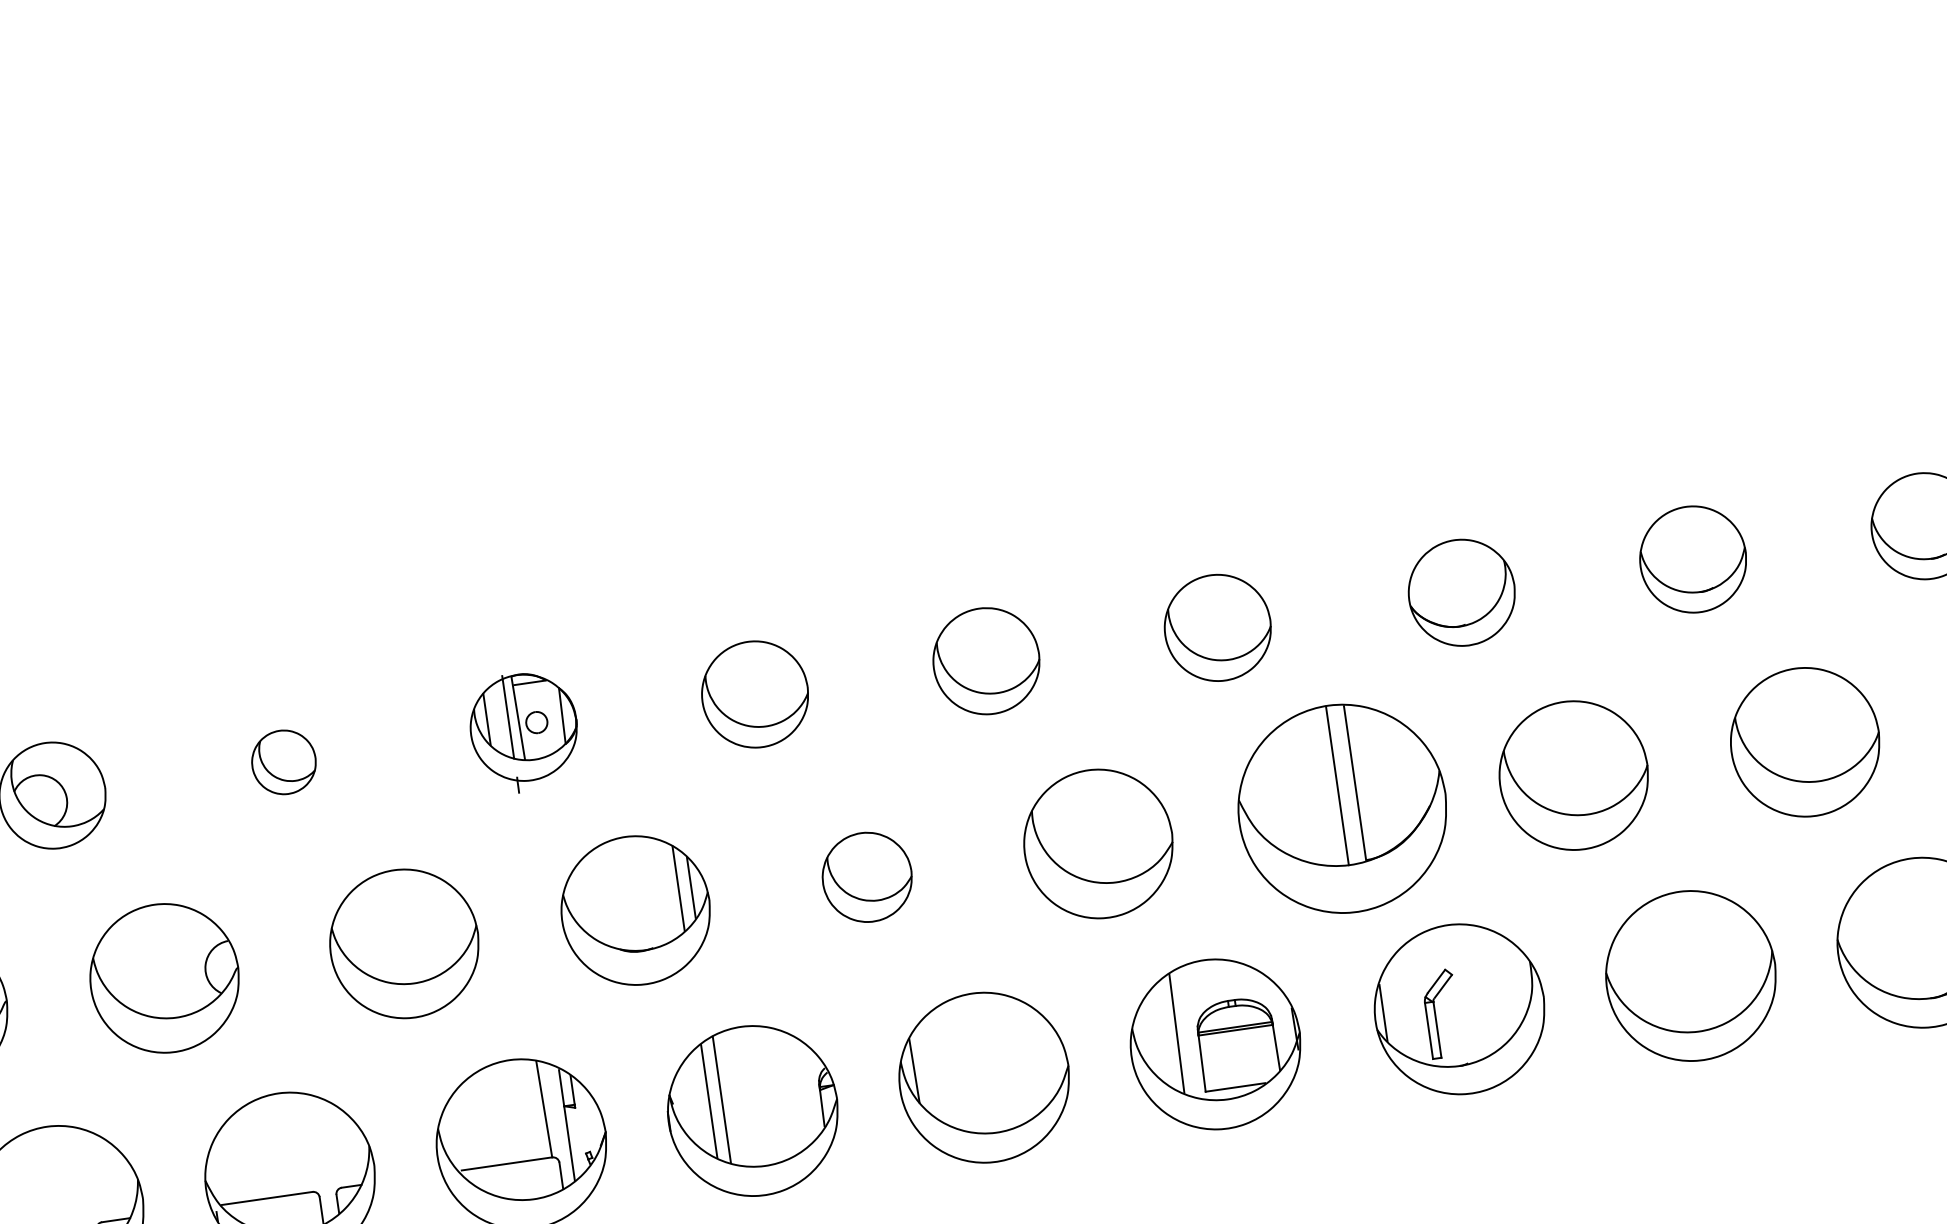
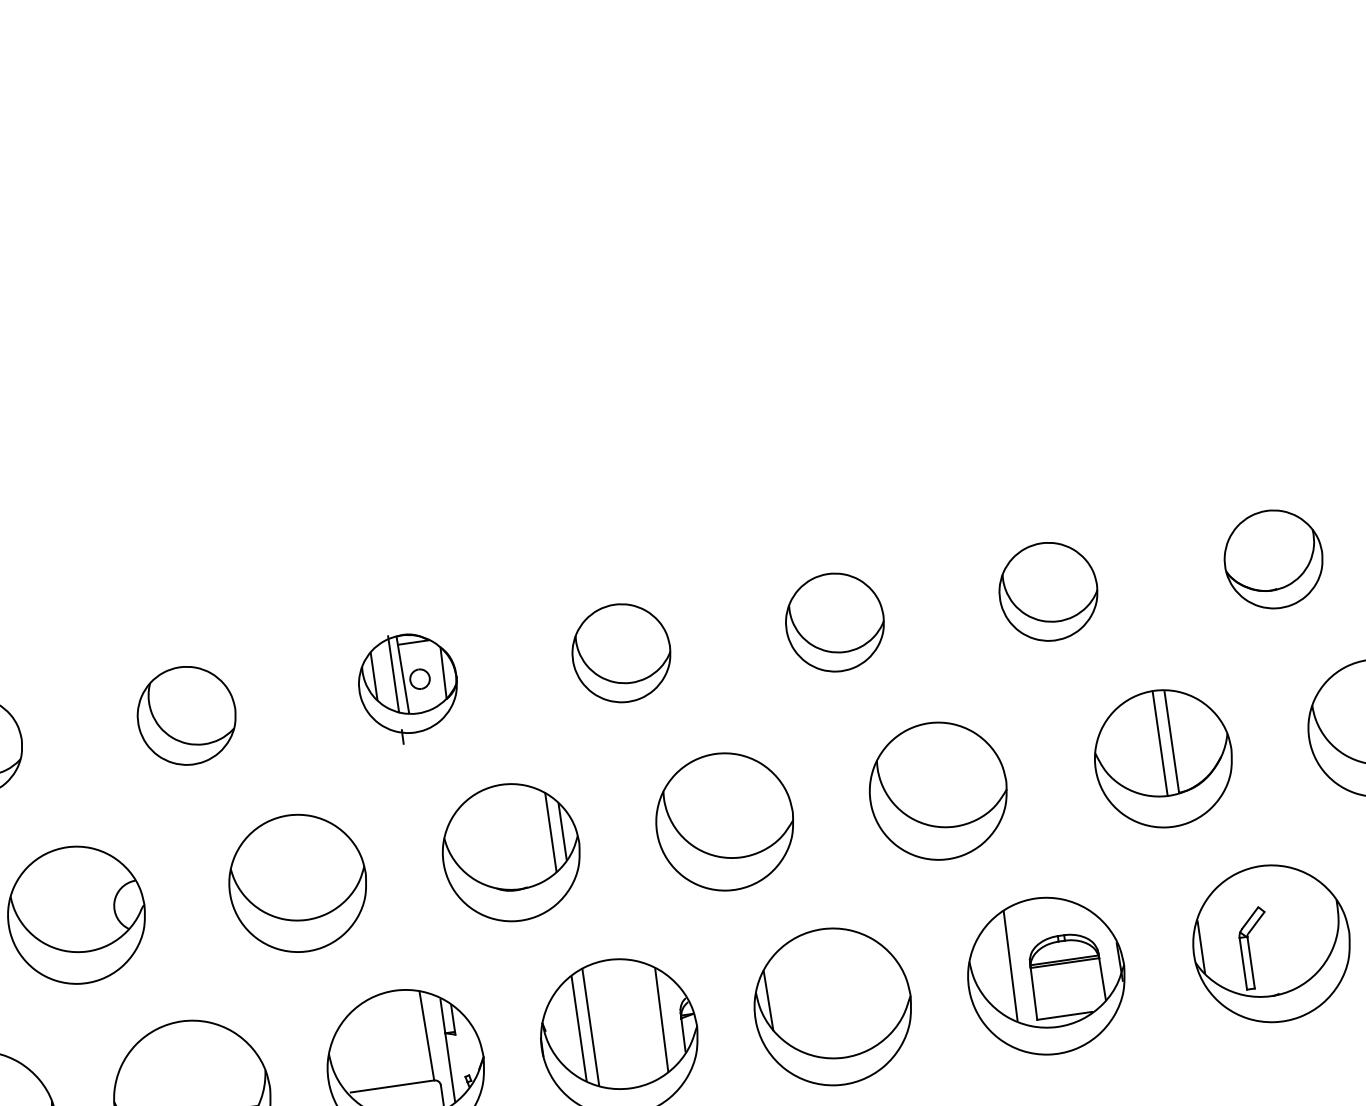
part: (283, 762) -> (186, 716), size x1.67
part: (1342, 808) -> (1163, 758), size x0.71
part: (867, 877) -> (725, 822), size x1.67
line: (798, 1091) -> (661, 1019), added

